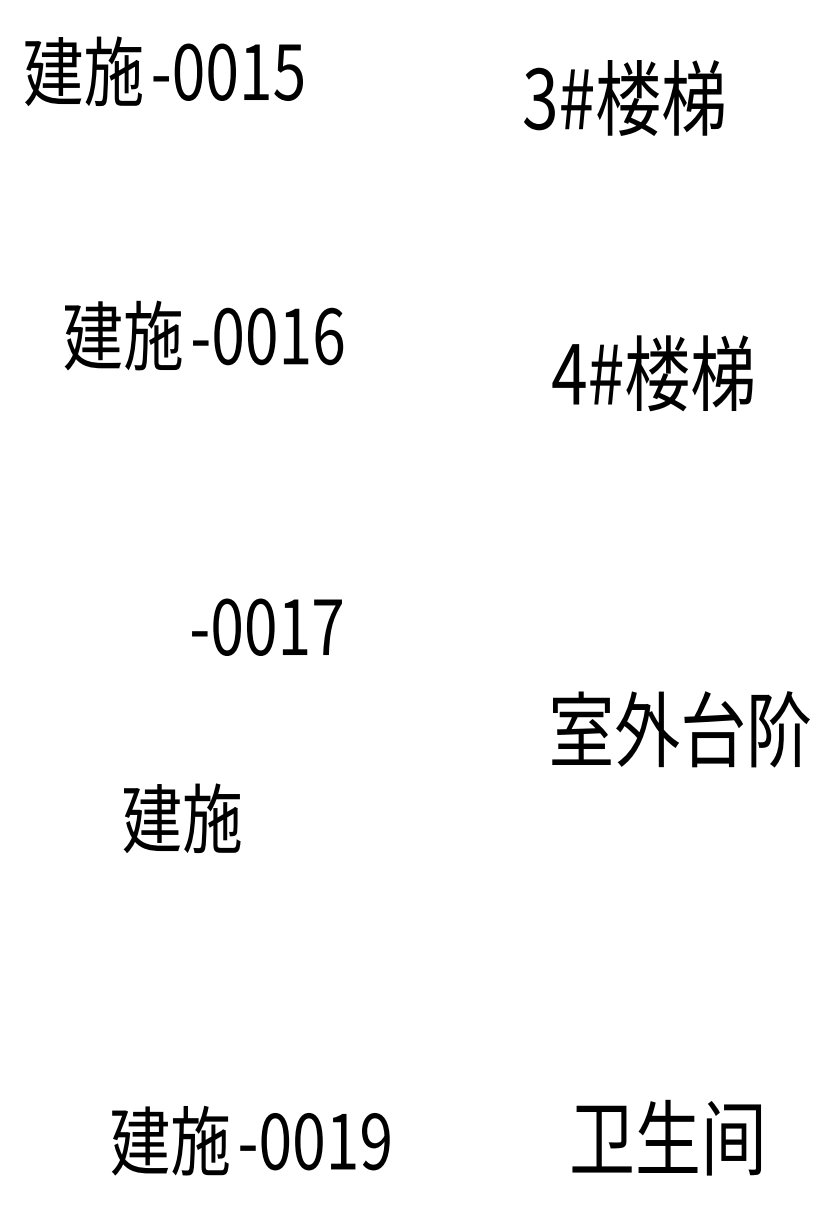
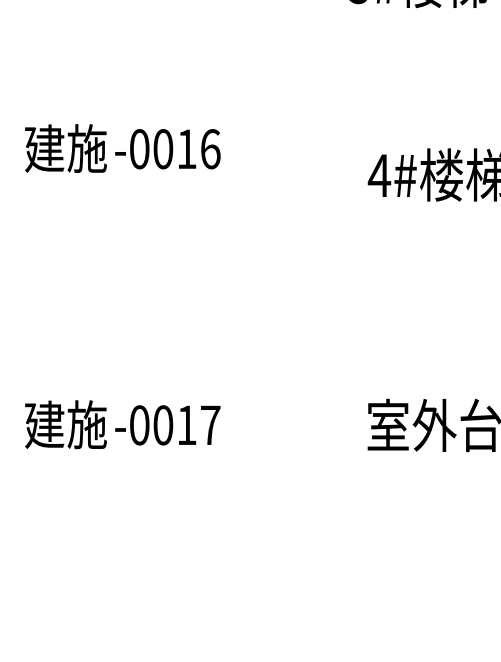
text: (266, 626) -> (167, 424), moved
text: (181, 818) -> (65, 424), moved

